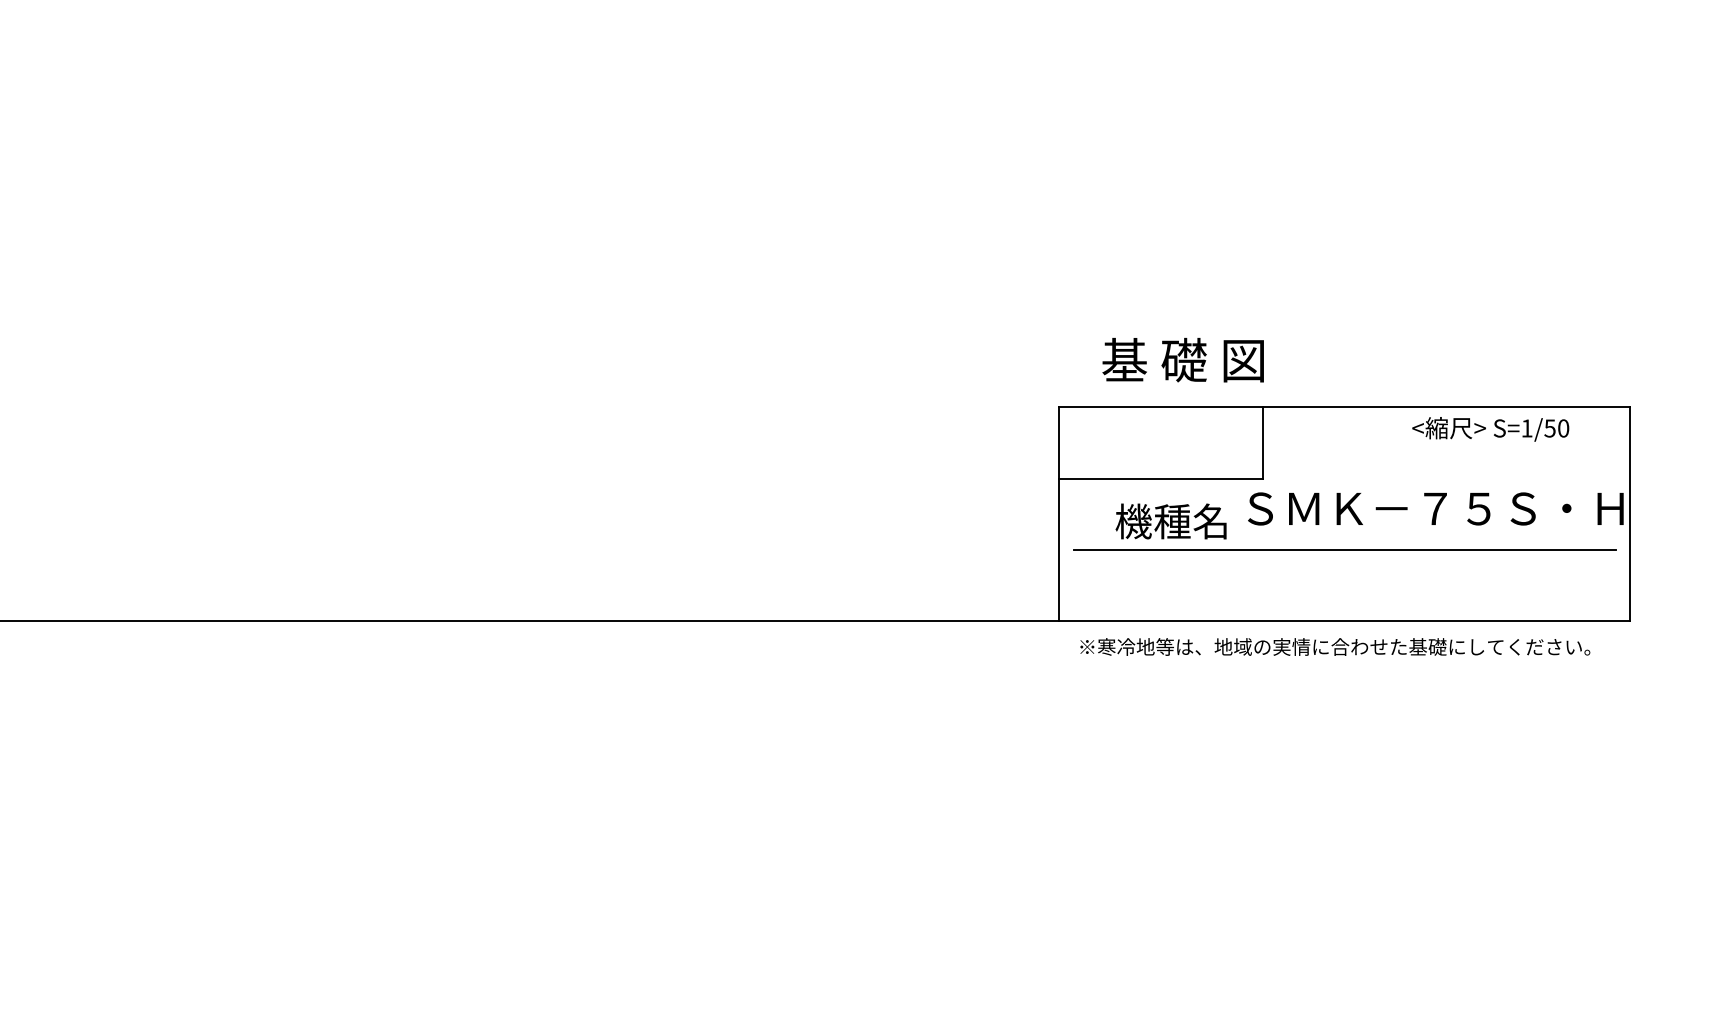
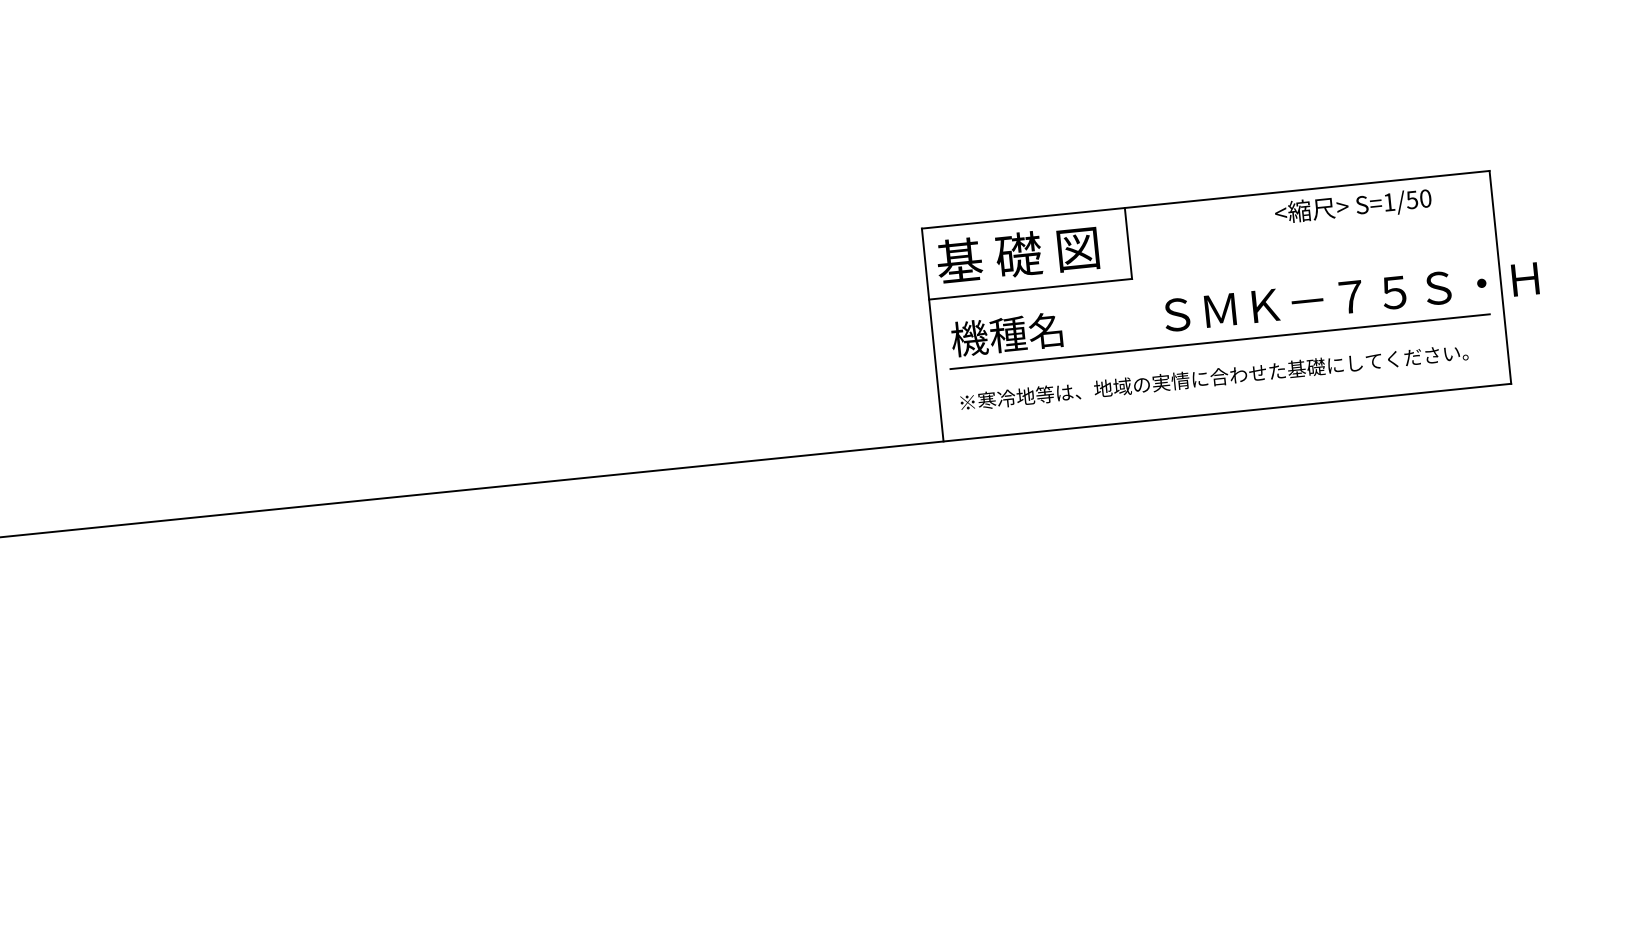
text: (1182, 360) -> (1017, 255), moved
text: (1435, 508) -> (1351, 296), moved
text: (1170, 521) -> (1006, 334), moved
text: (1335, 646) -> (1214, 376), moved

